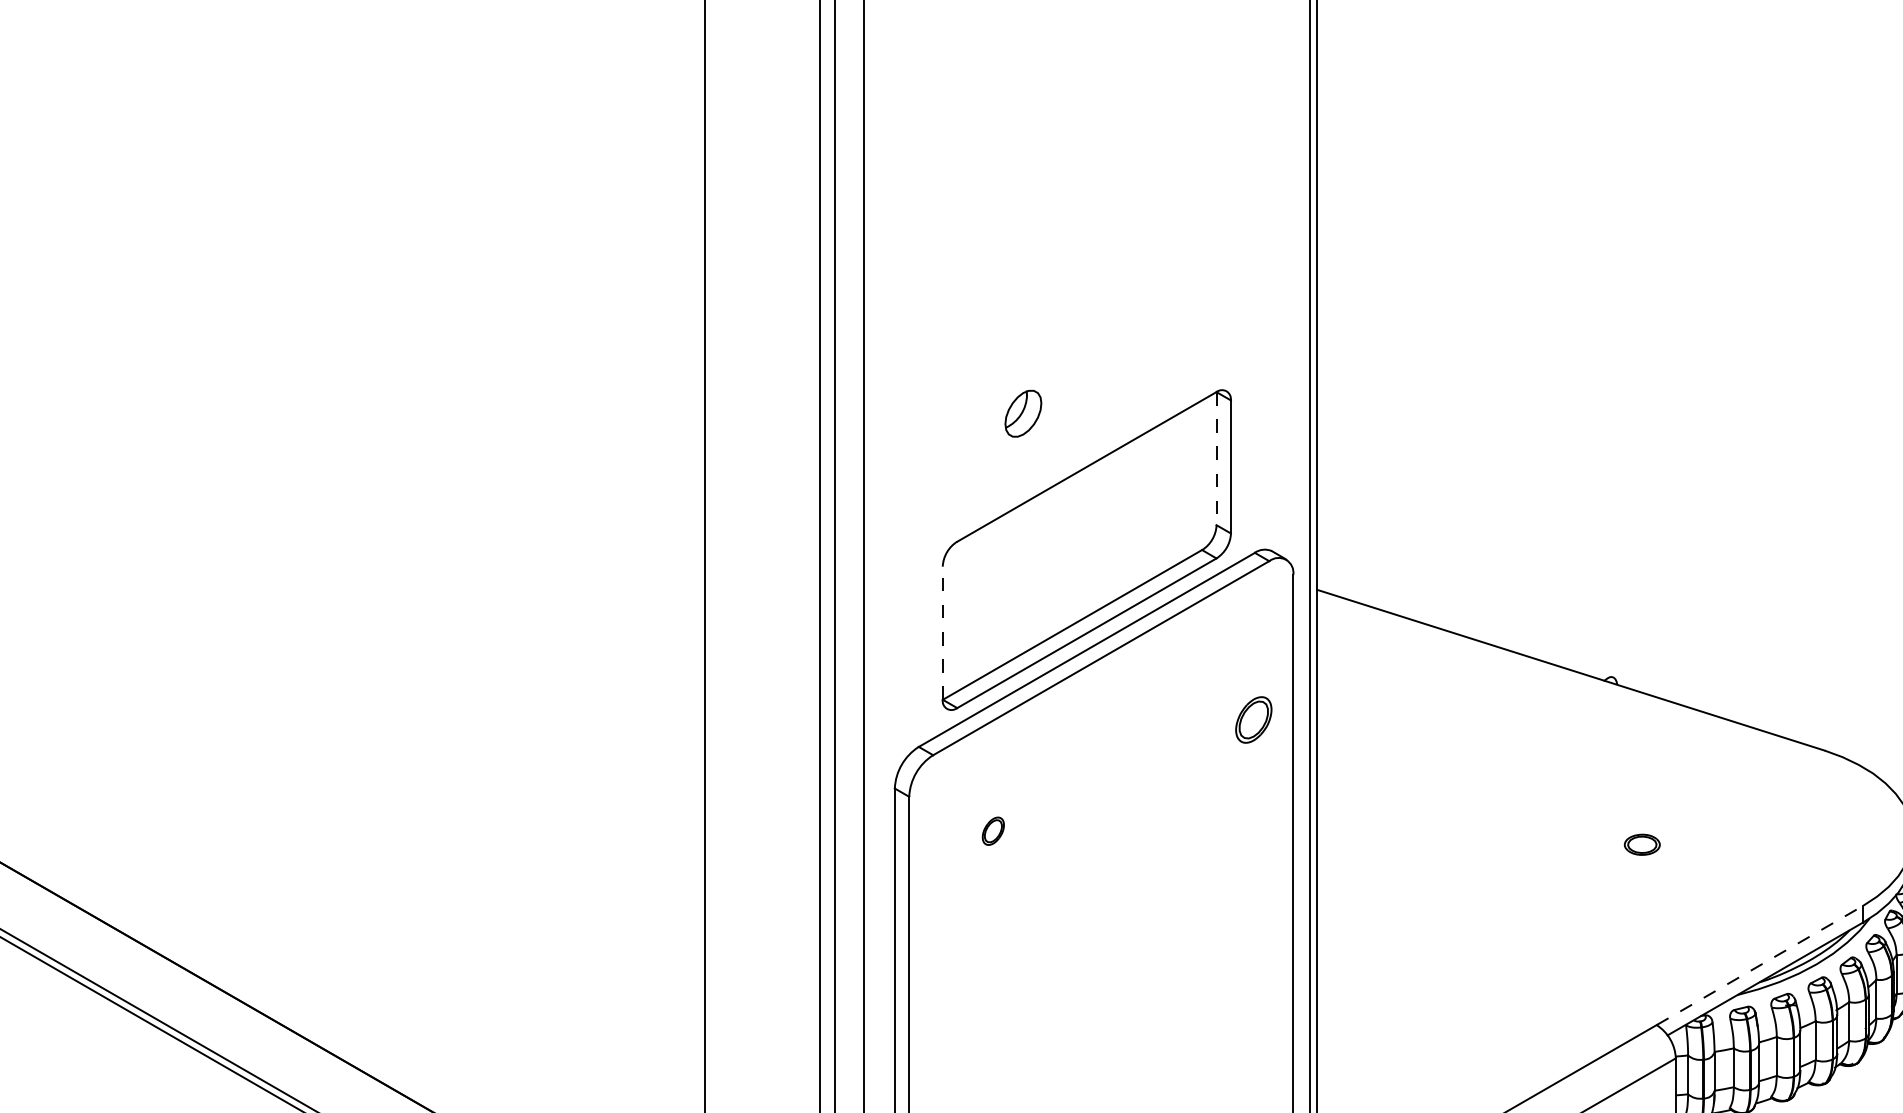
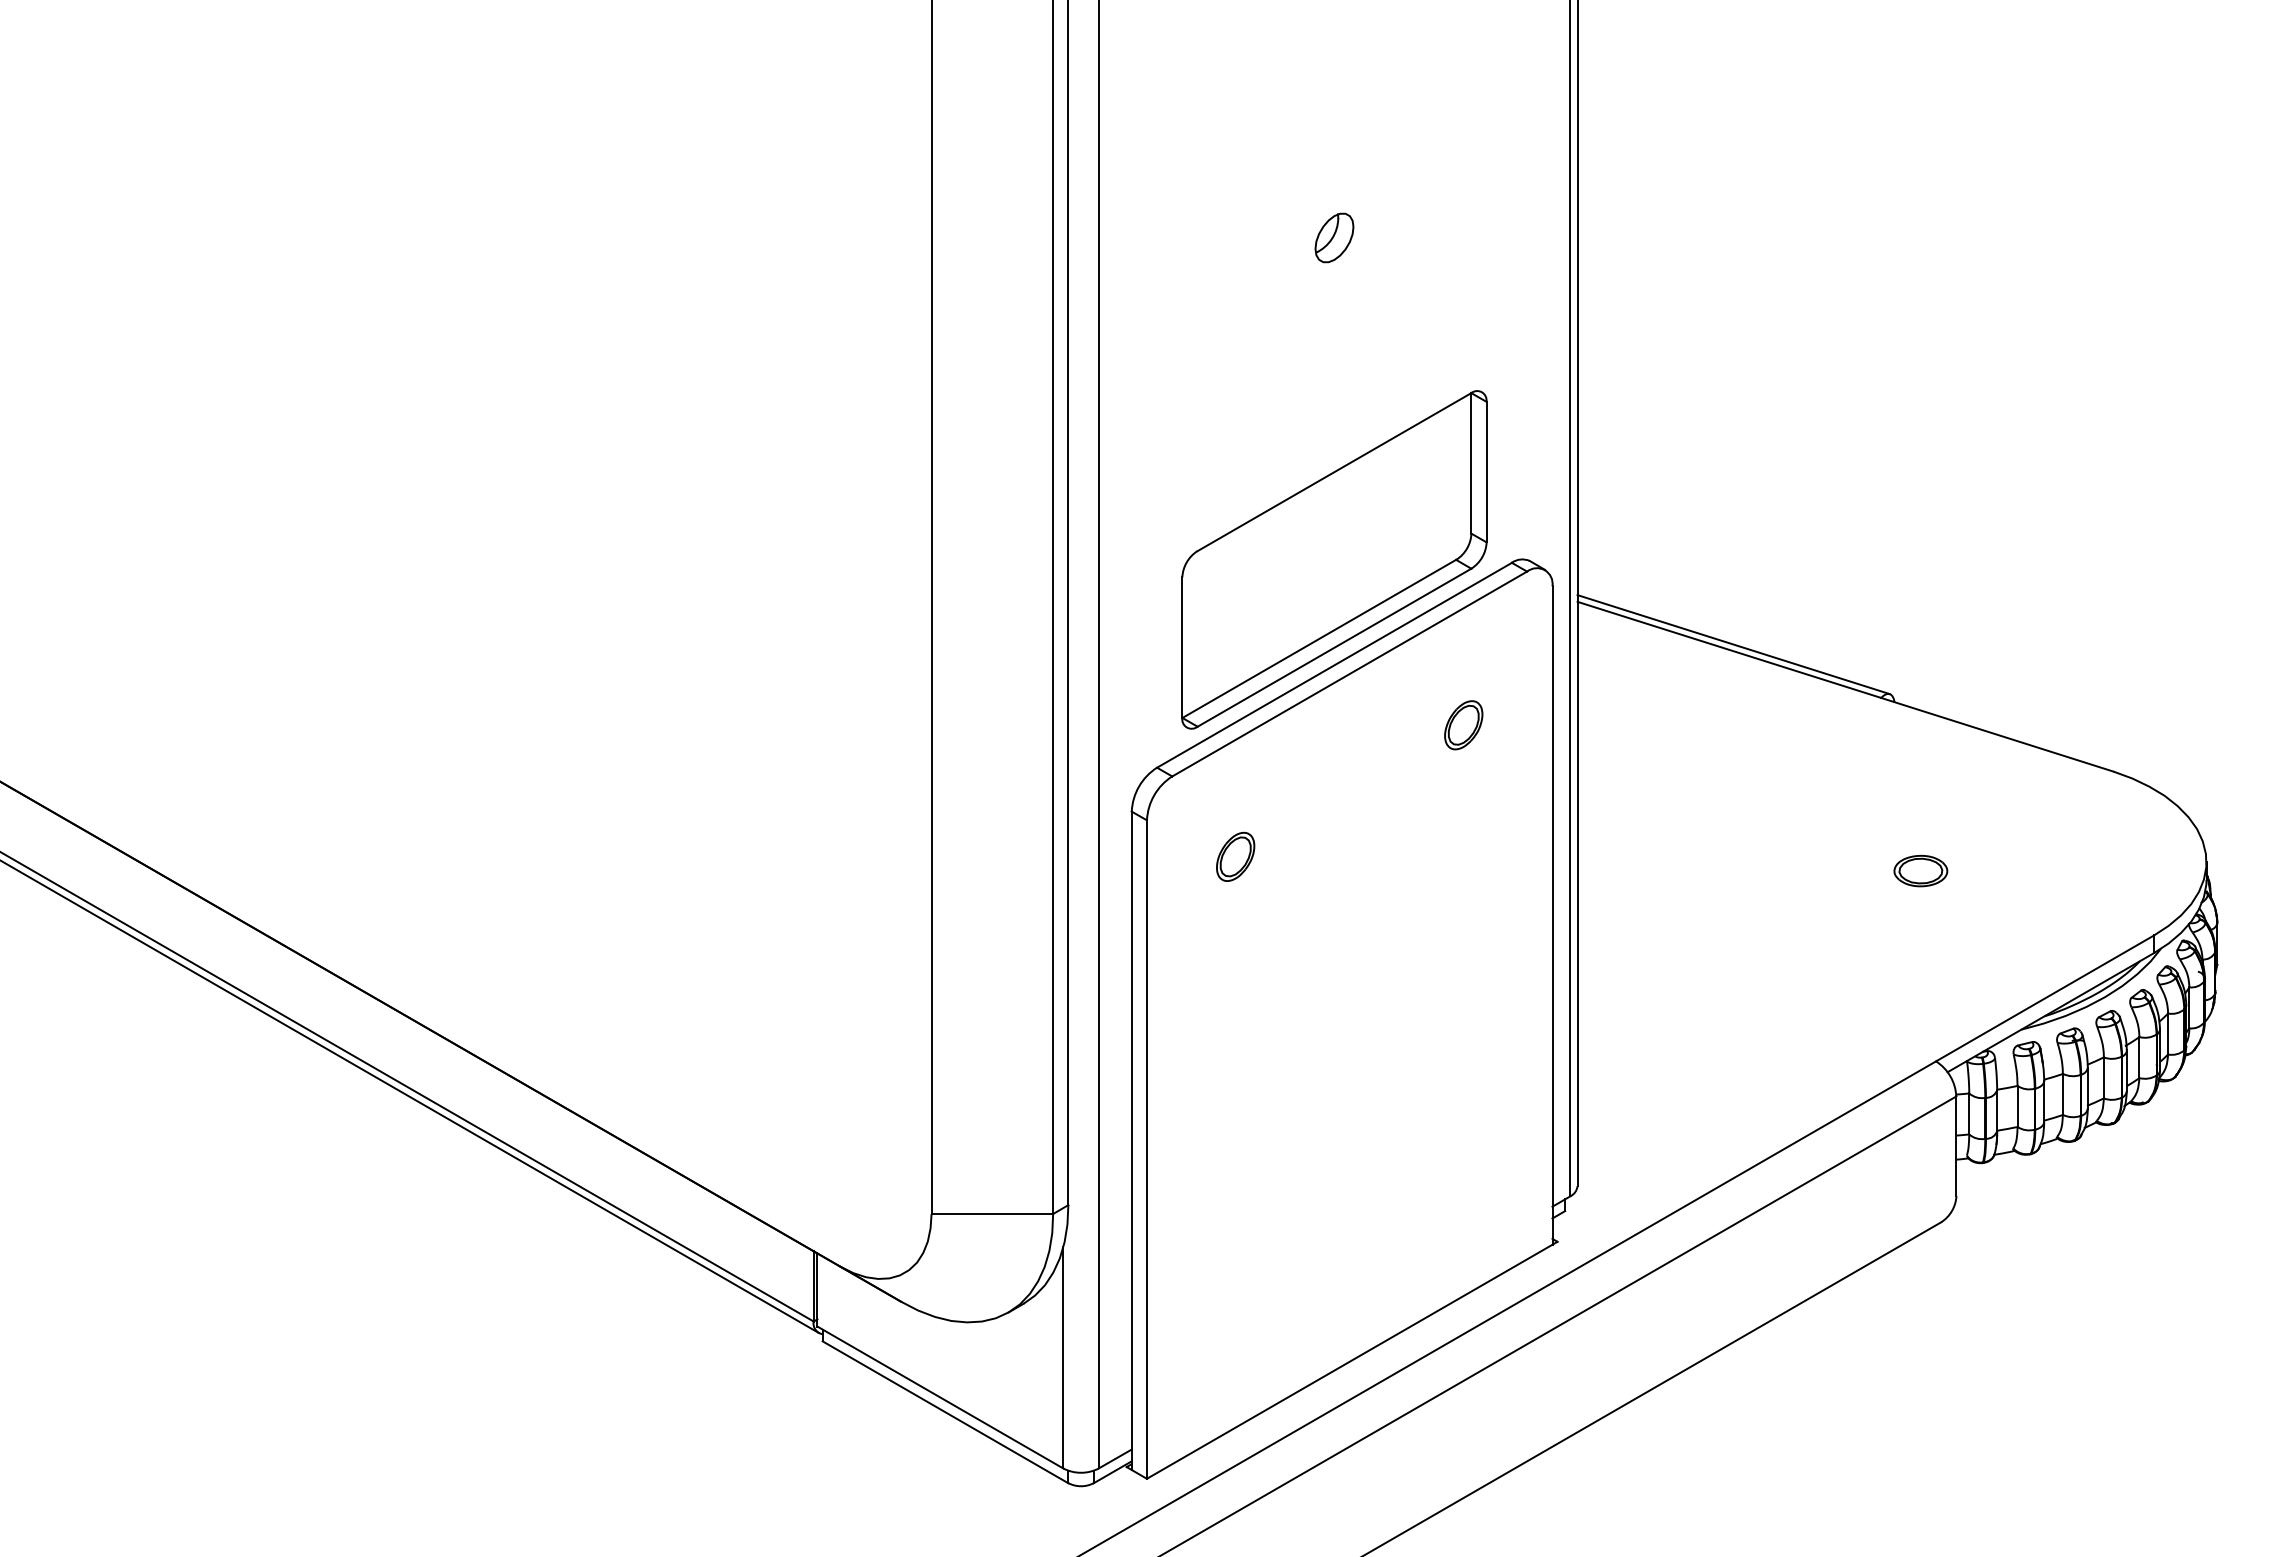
part: (1023, 413) -> (1334, 237), moved
line: (1216, 458) -> (1471, 463), dashed -> solid
line: (1464, 630) -> (1733, 644), added
line: (942, 633) -> (1182, 647), dashed -> solid
part: (1253, 720) -> (1463, 725), moved
part: (993, 831) -> (1235, 856), size x1.67
part: (1641, 844) -> (1920, 870), size x1.43
line: (1760, 965) -> (2045, 998), dashed -> solid

